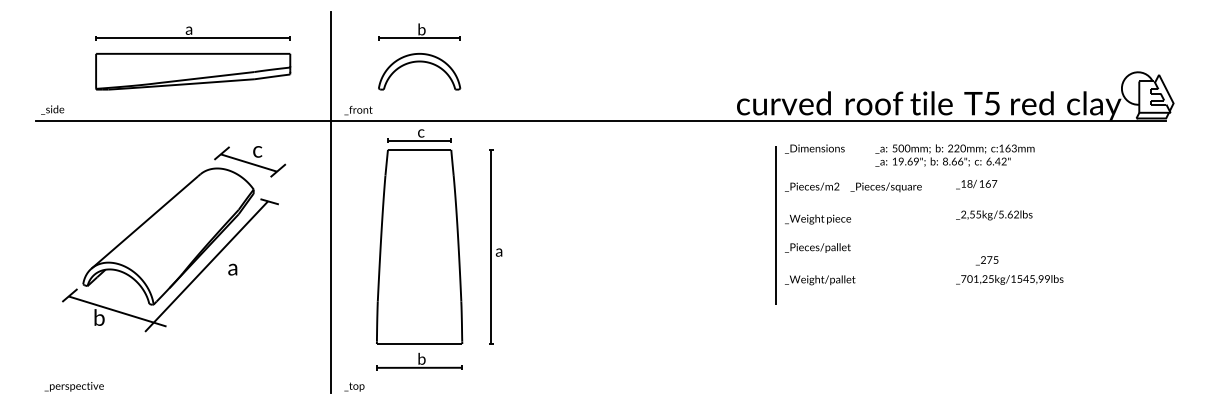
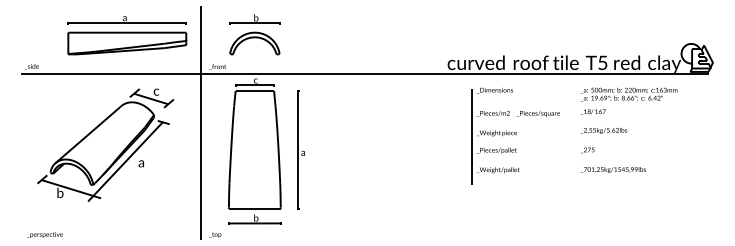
part: (193, 58) -> (127, 35), moved
text: (955, 155) -> (629, 94), moved
text: (986, 260) -> (587, 150), moved

